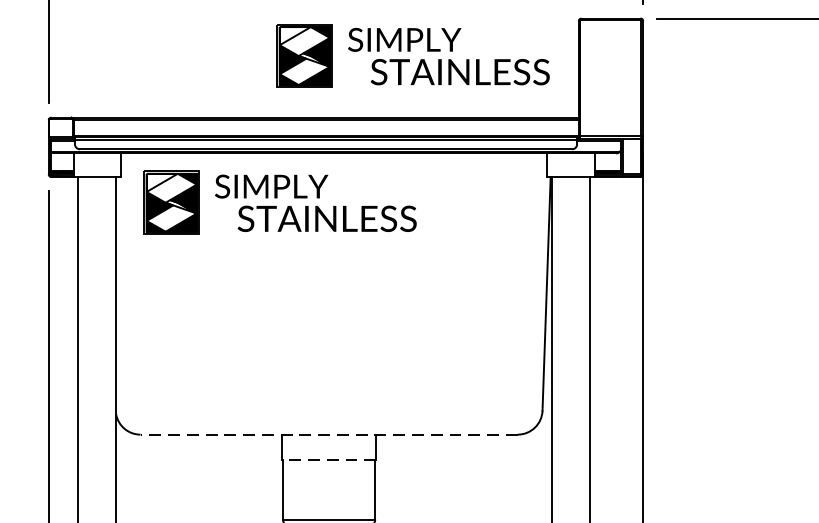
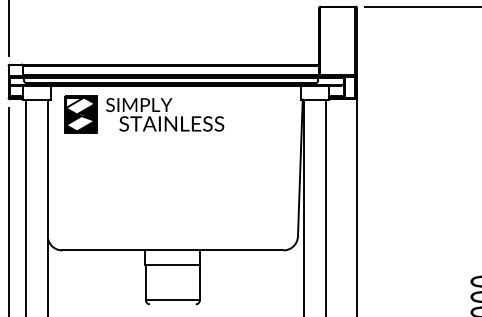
part: (413, 56) -> (222, 28), removed
line: (328, 434) -> (172, 250), dashed -> solid
line: (328, 460) -> (172, 265), dashed -> solid

